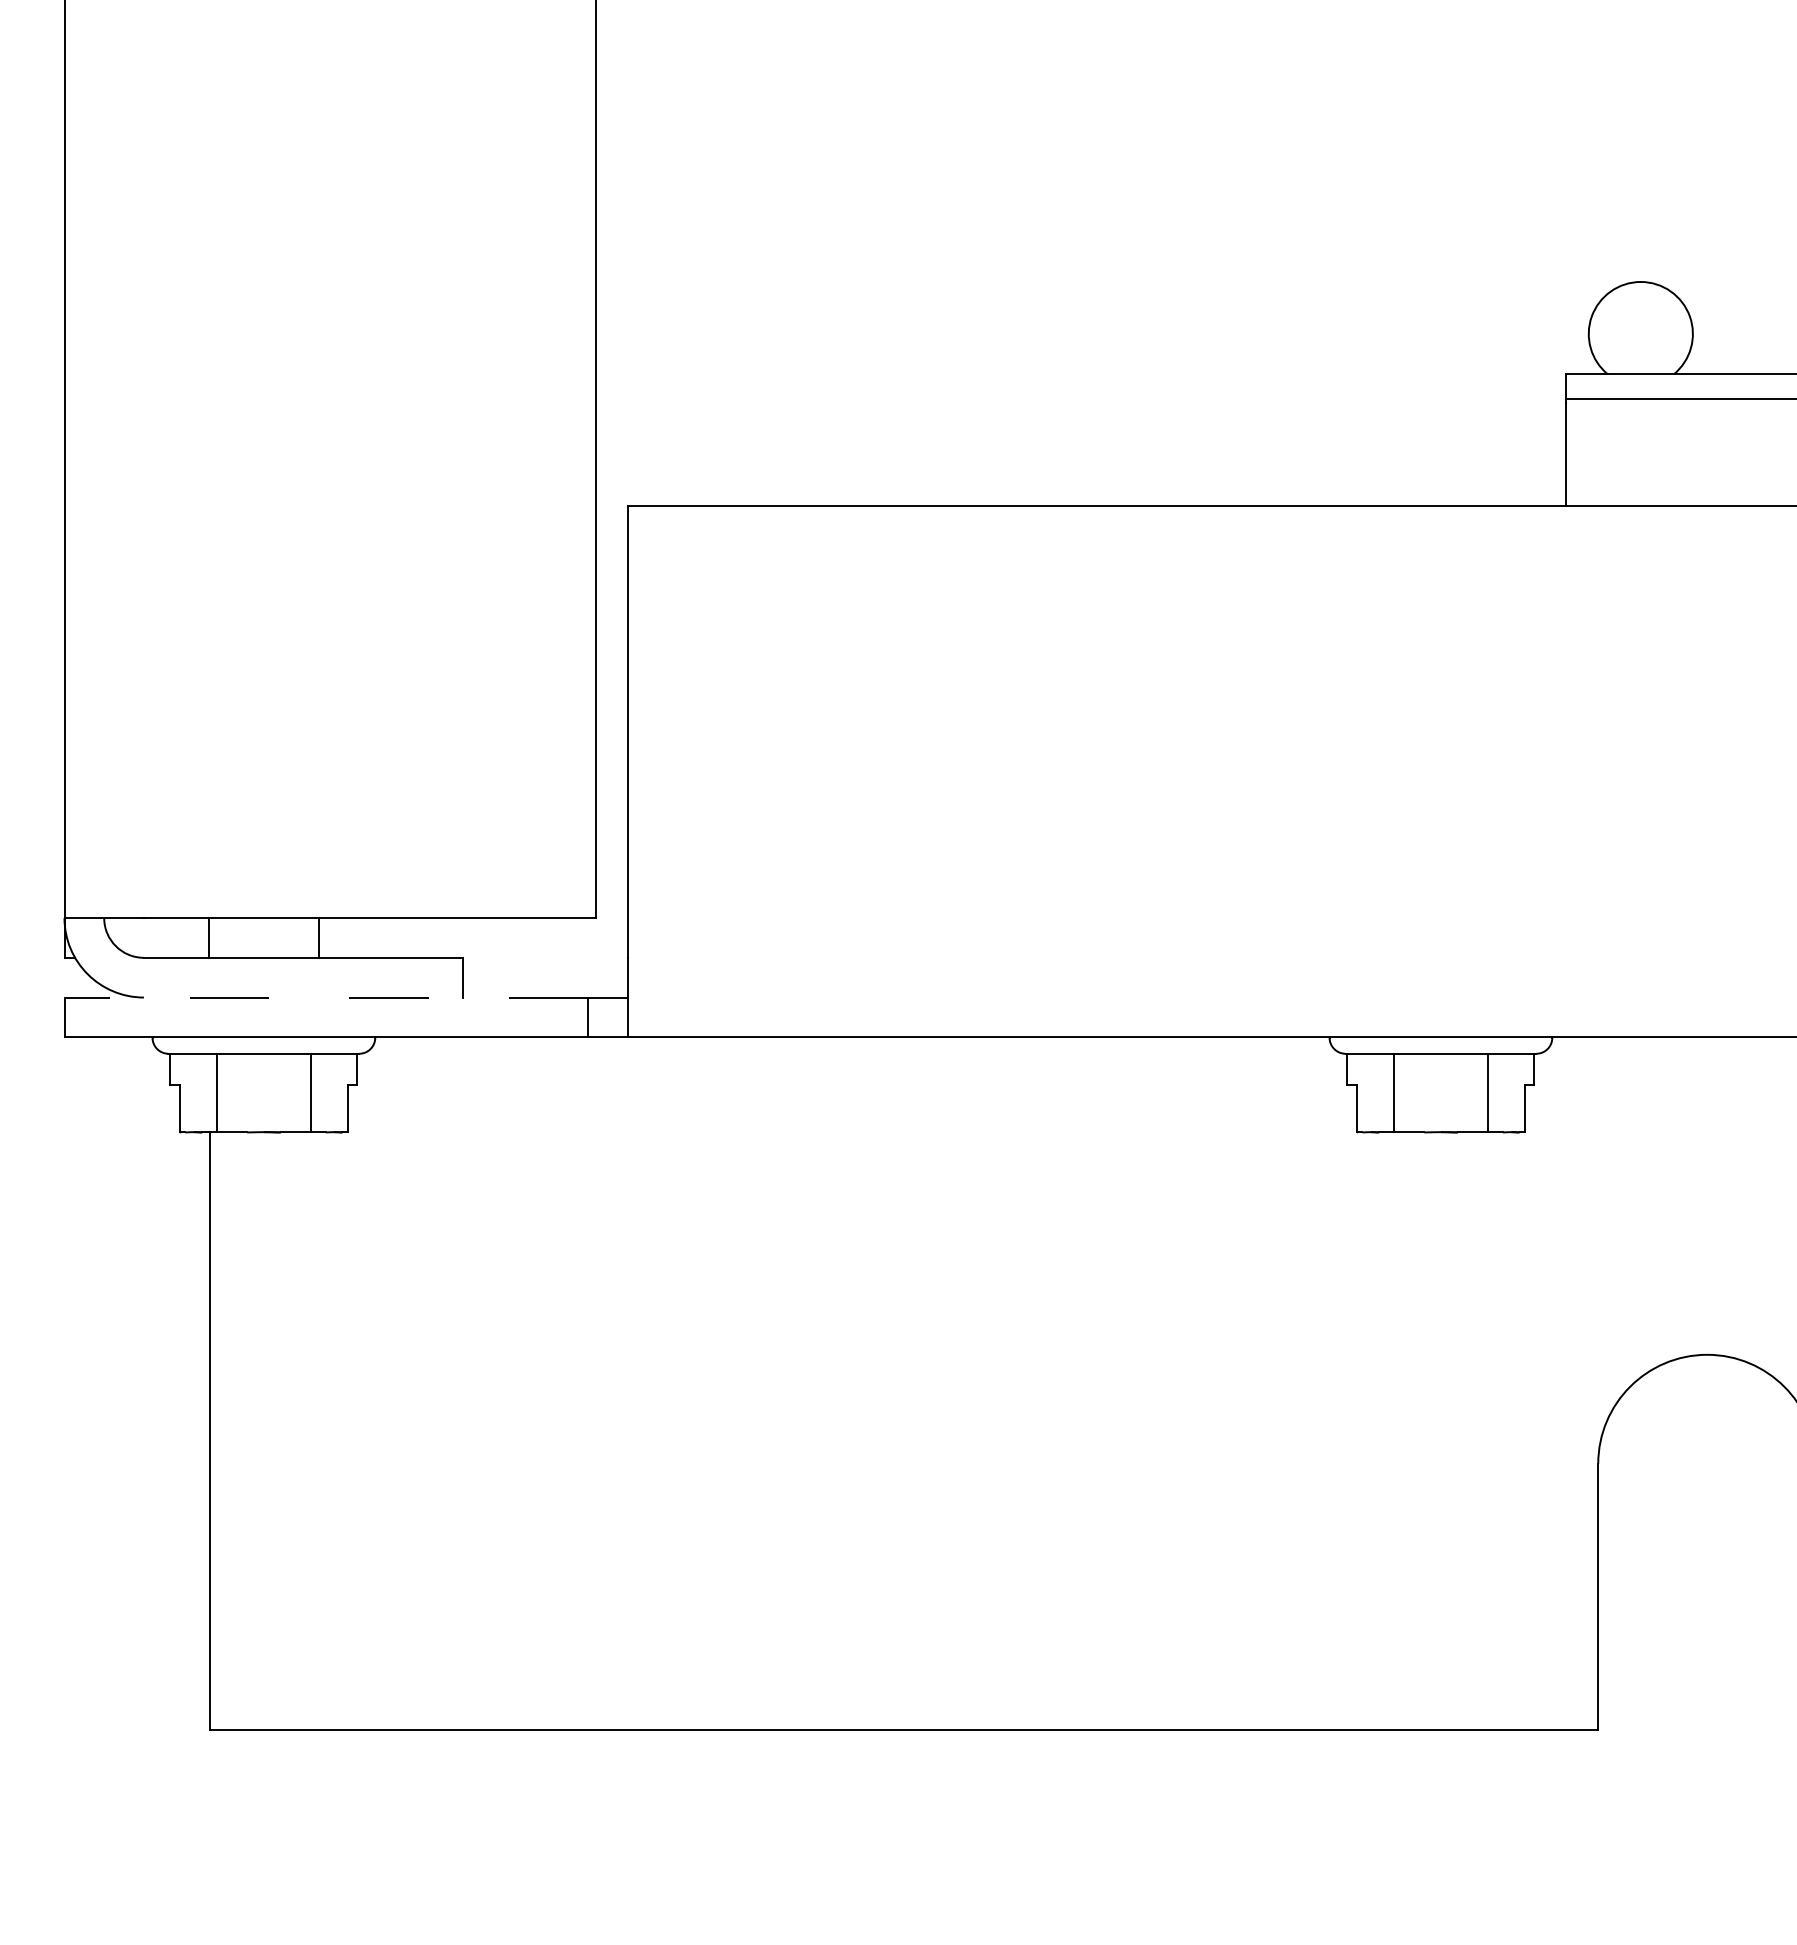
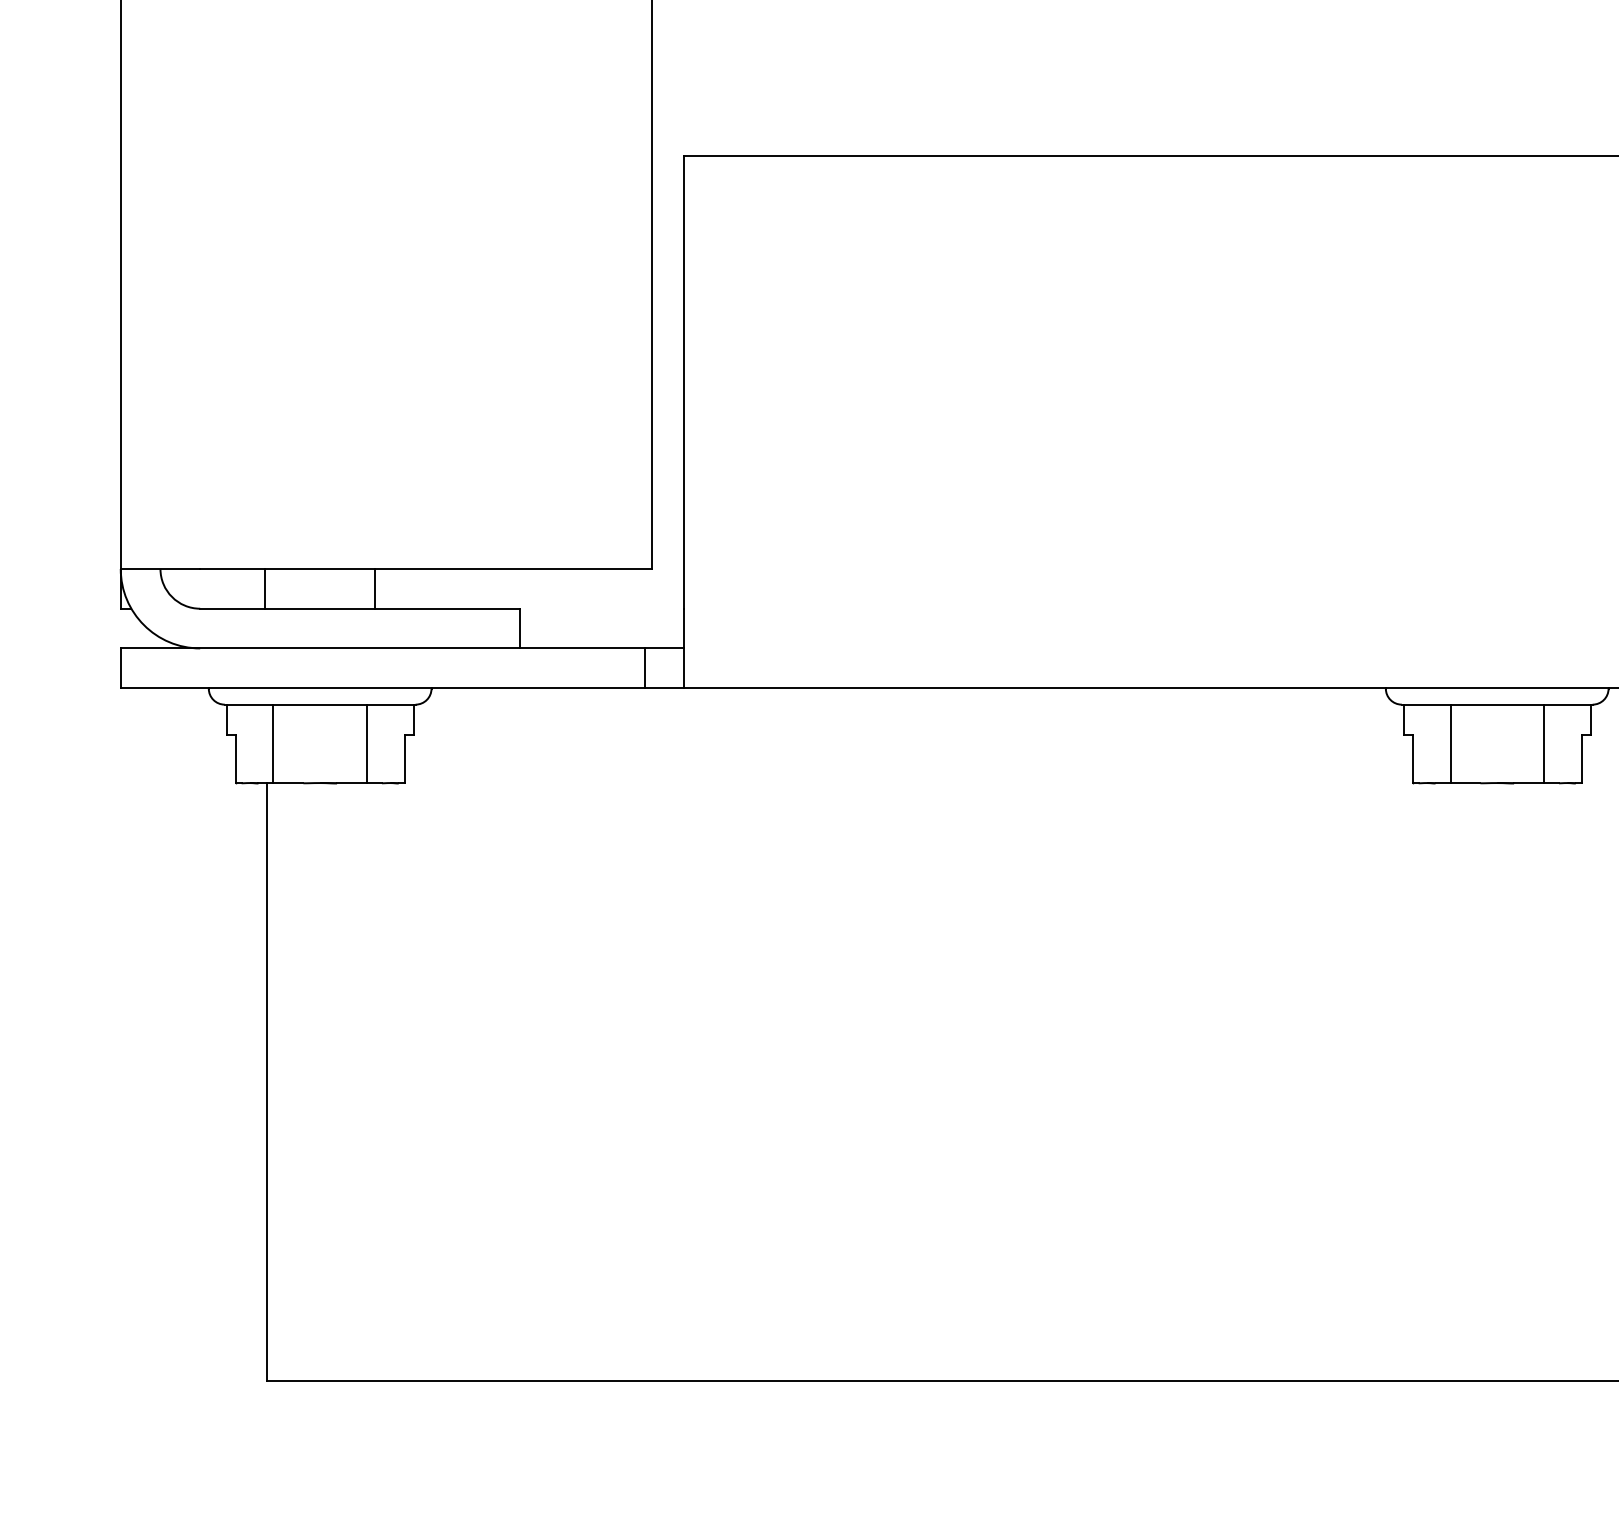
line: (326, 997) -> (382, 648), dashed -> solid

